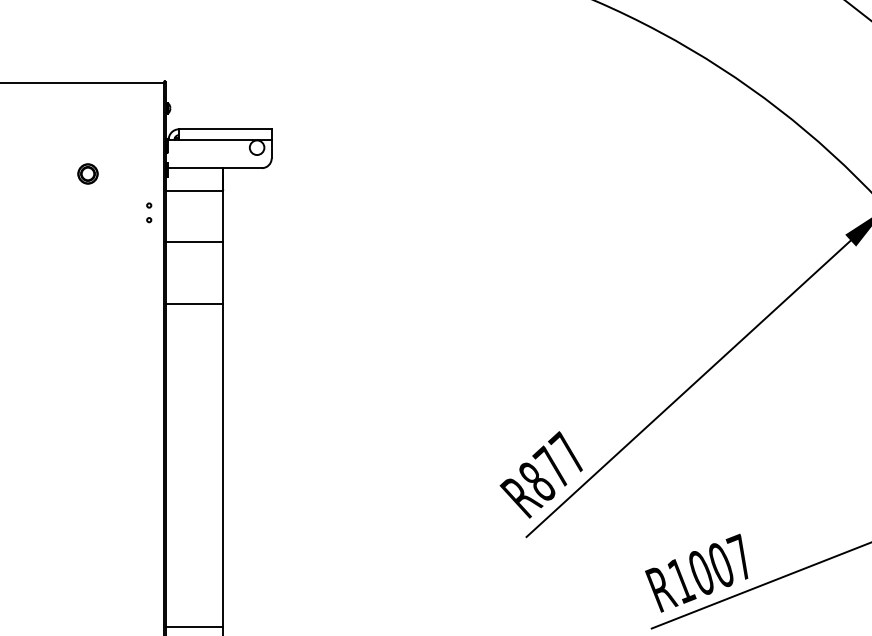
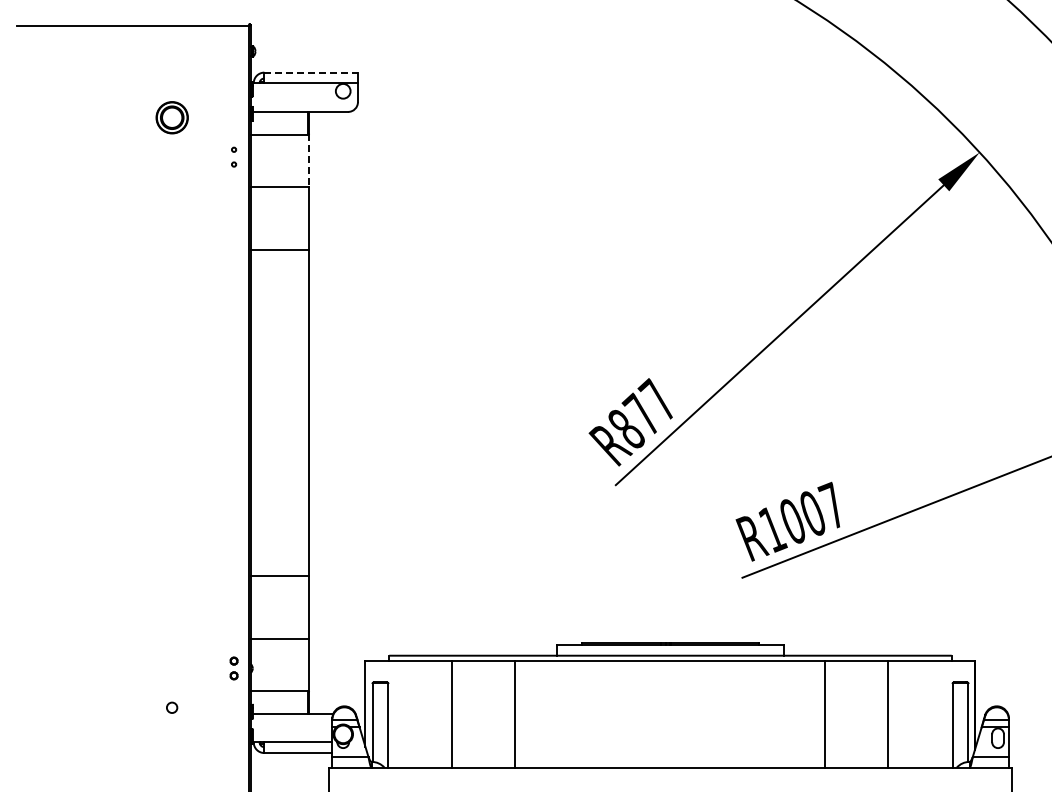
line: (225, 129) -> (311, 72), solid -> dashed
part: (87, 173) -> (171, 117), size x1.6
line: (222, 216) -> (308, 160), solid -> dashed

